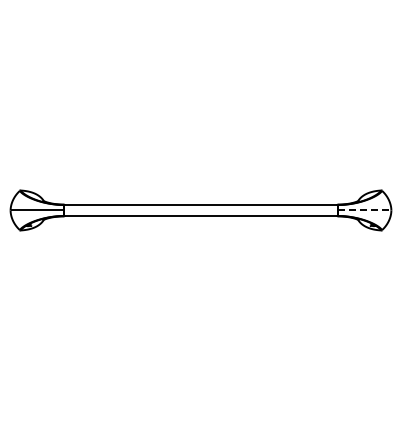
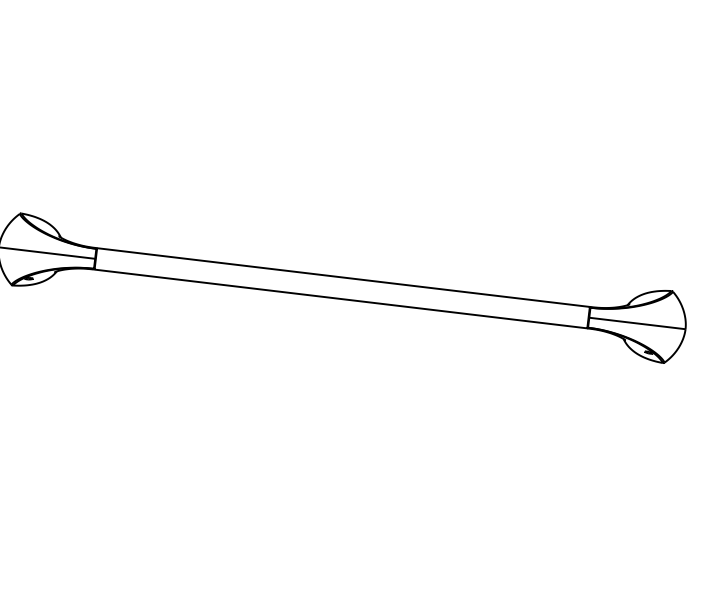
line: (364, 210) -> (637, 323), dashed -> solid

